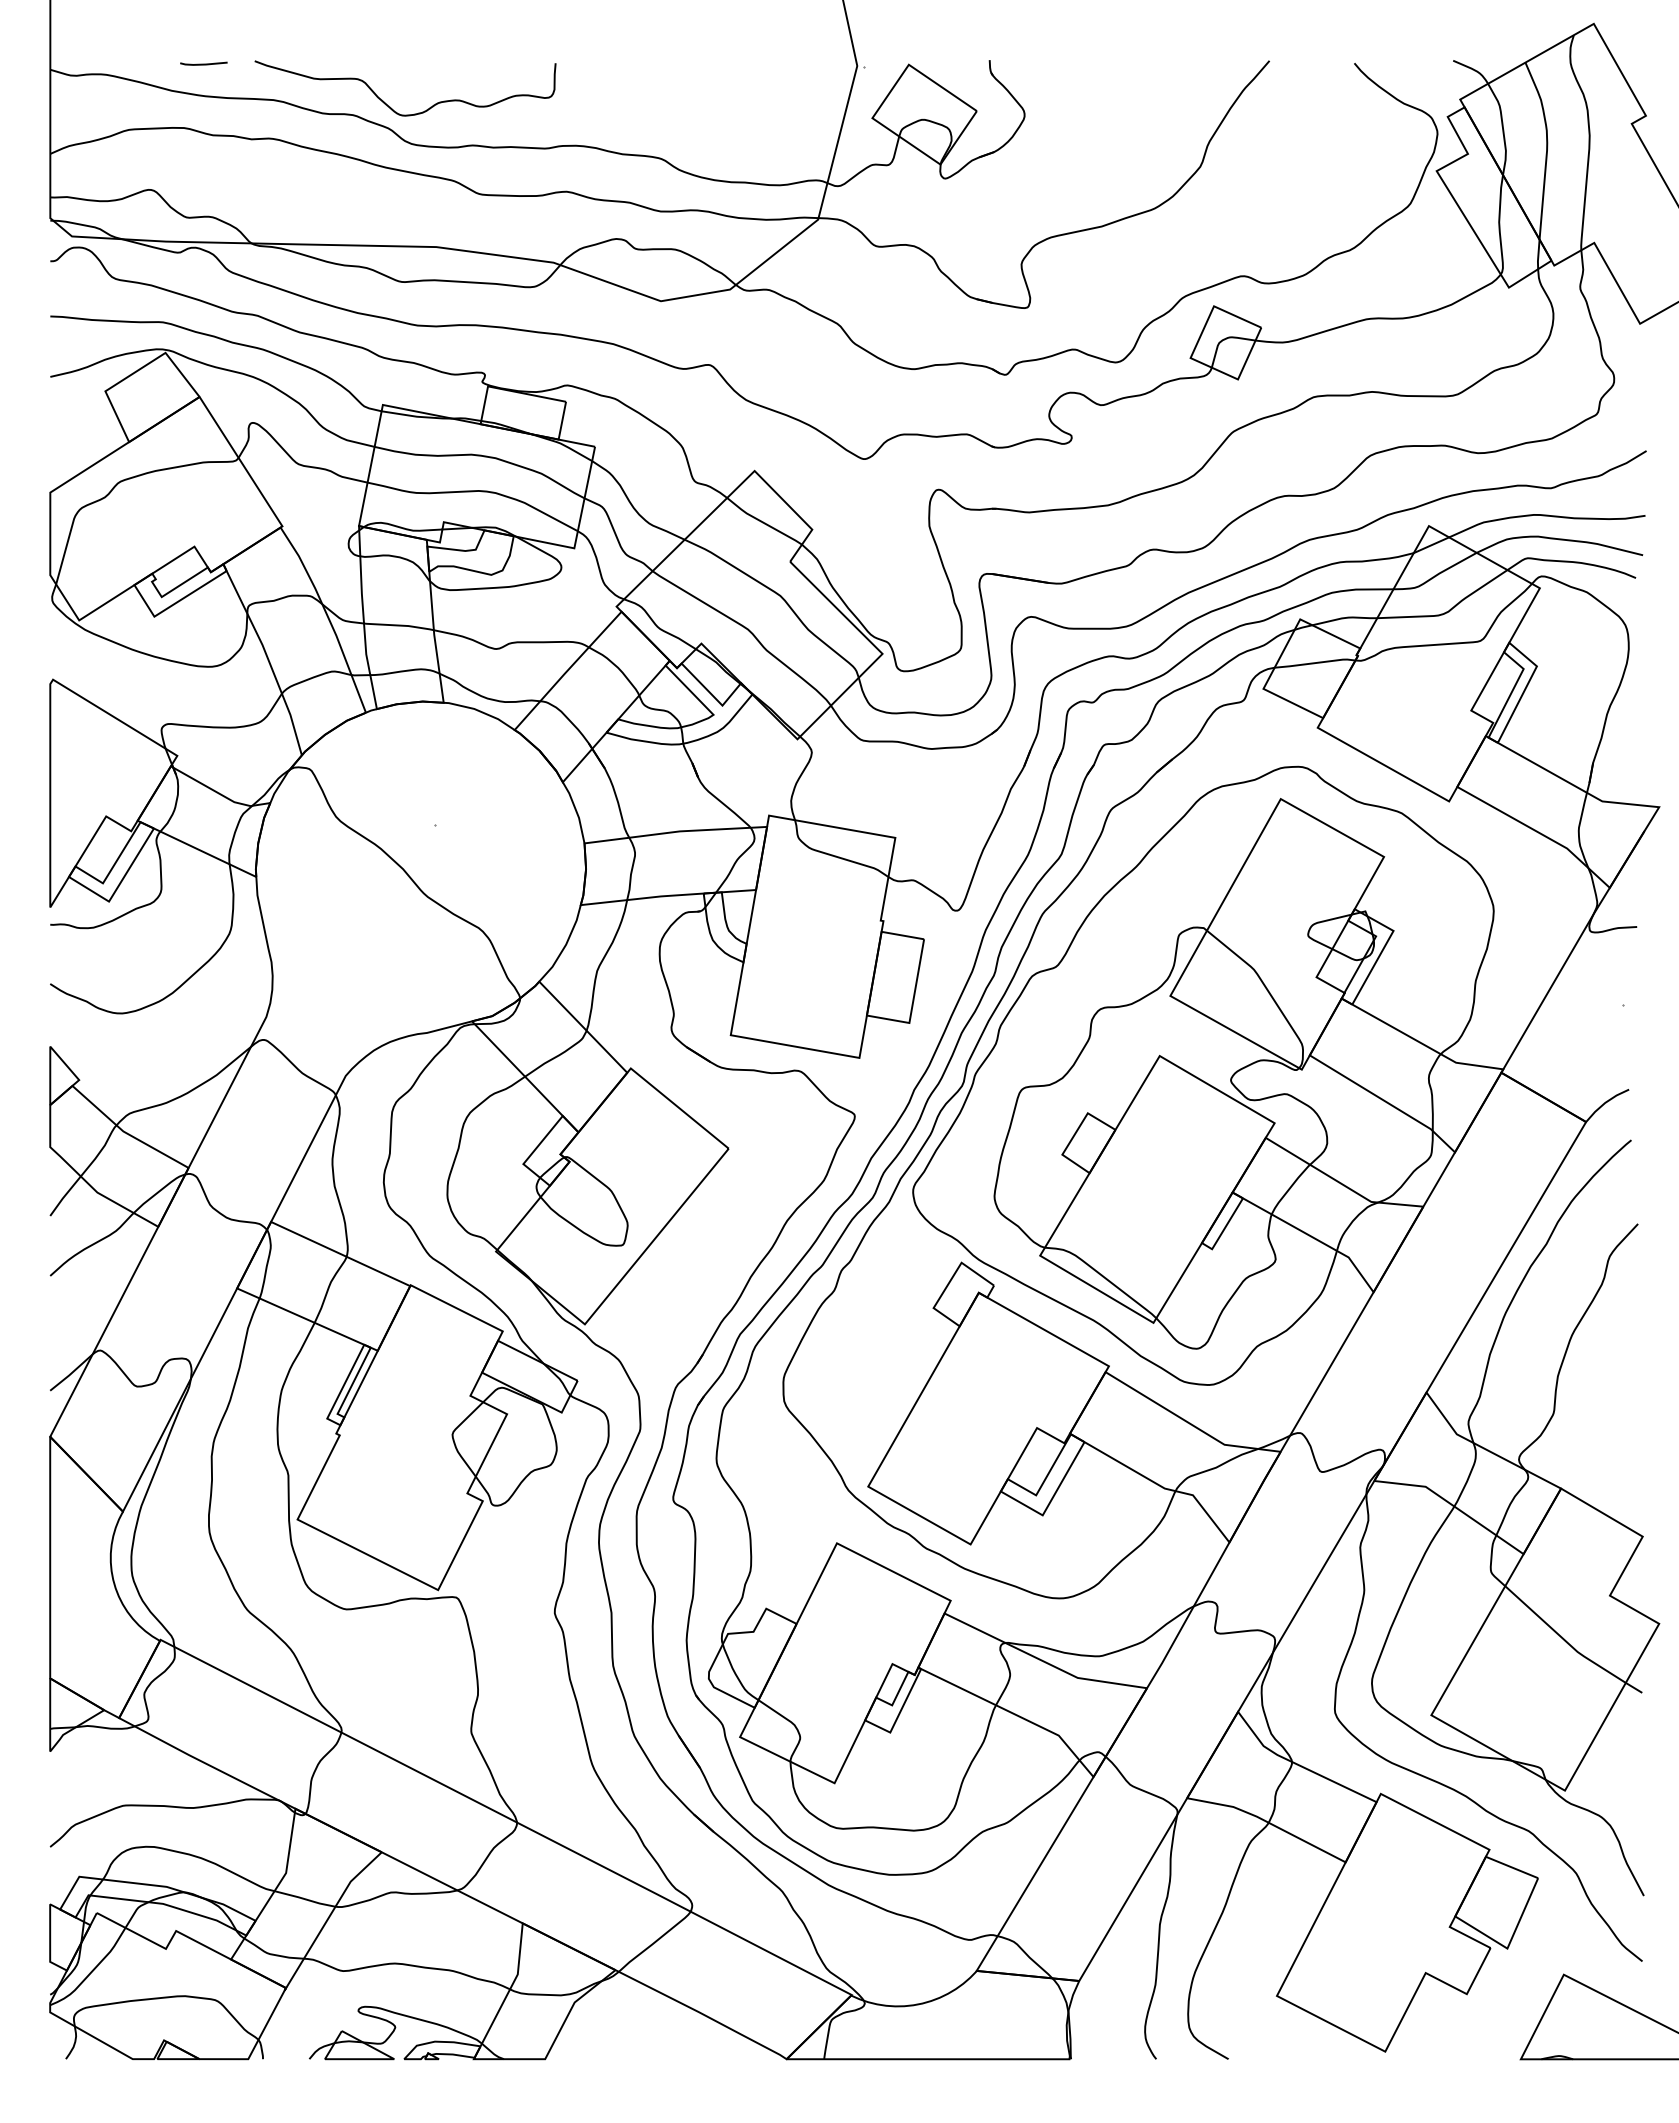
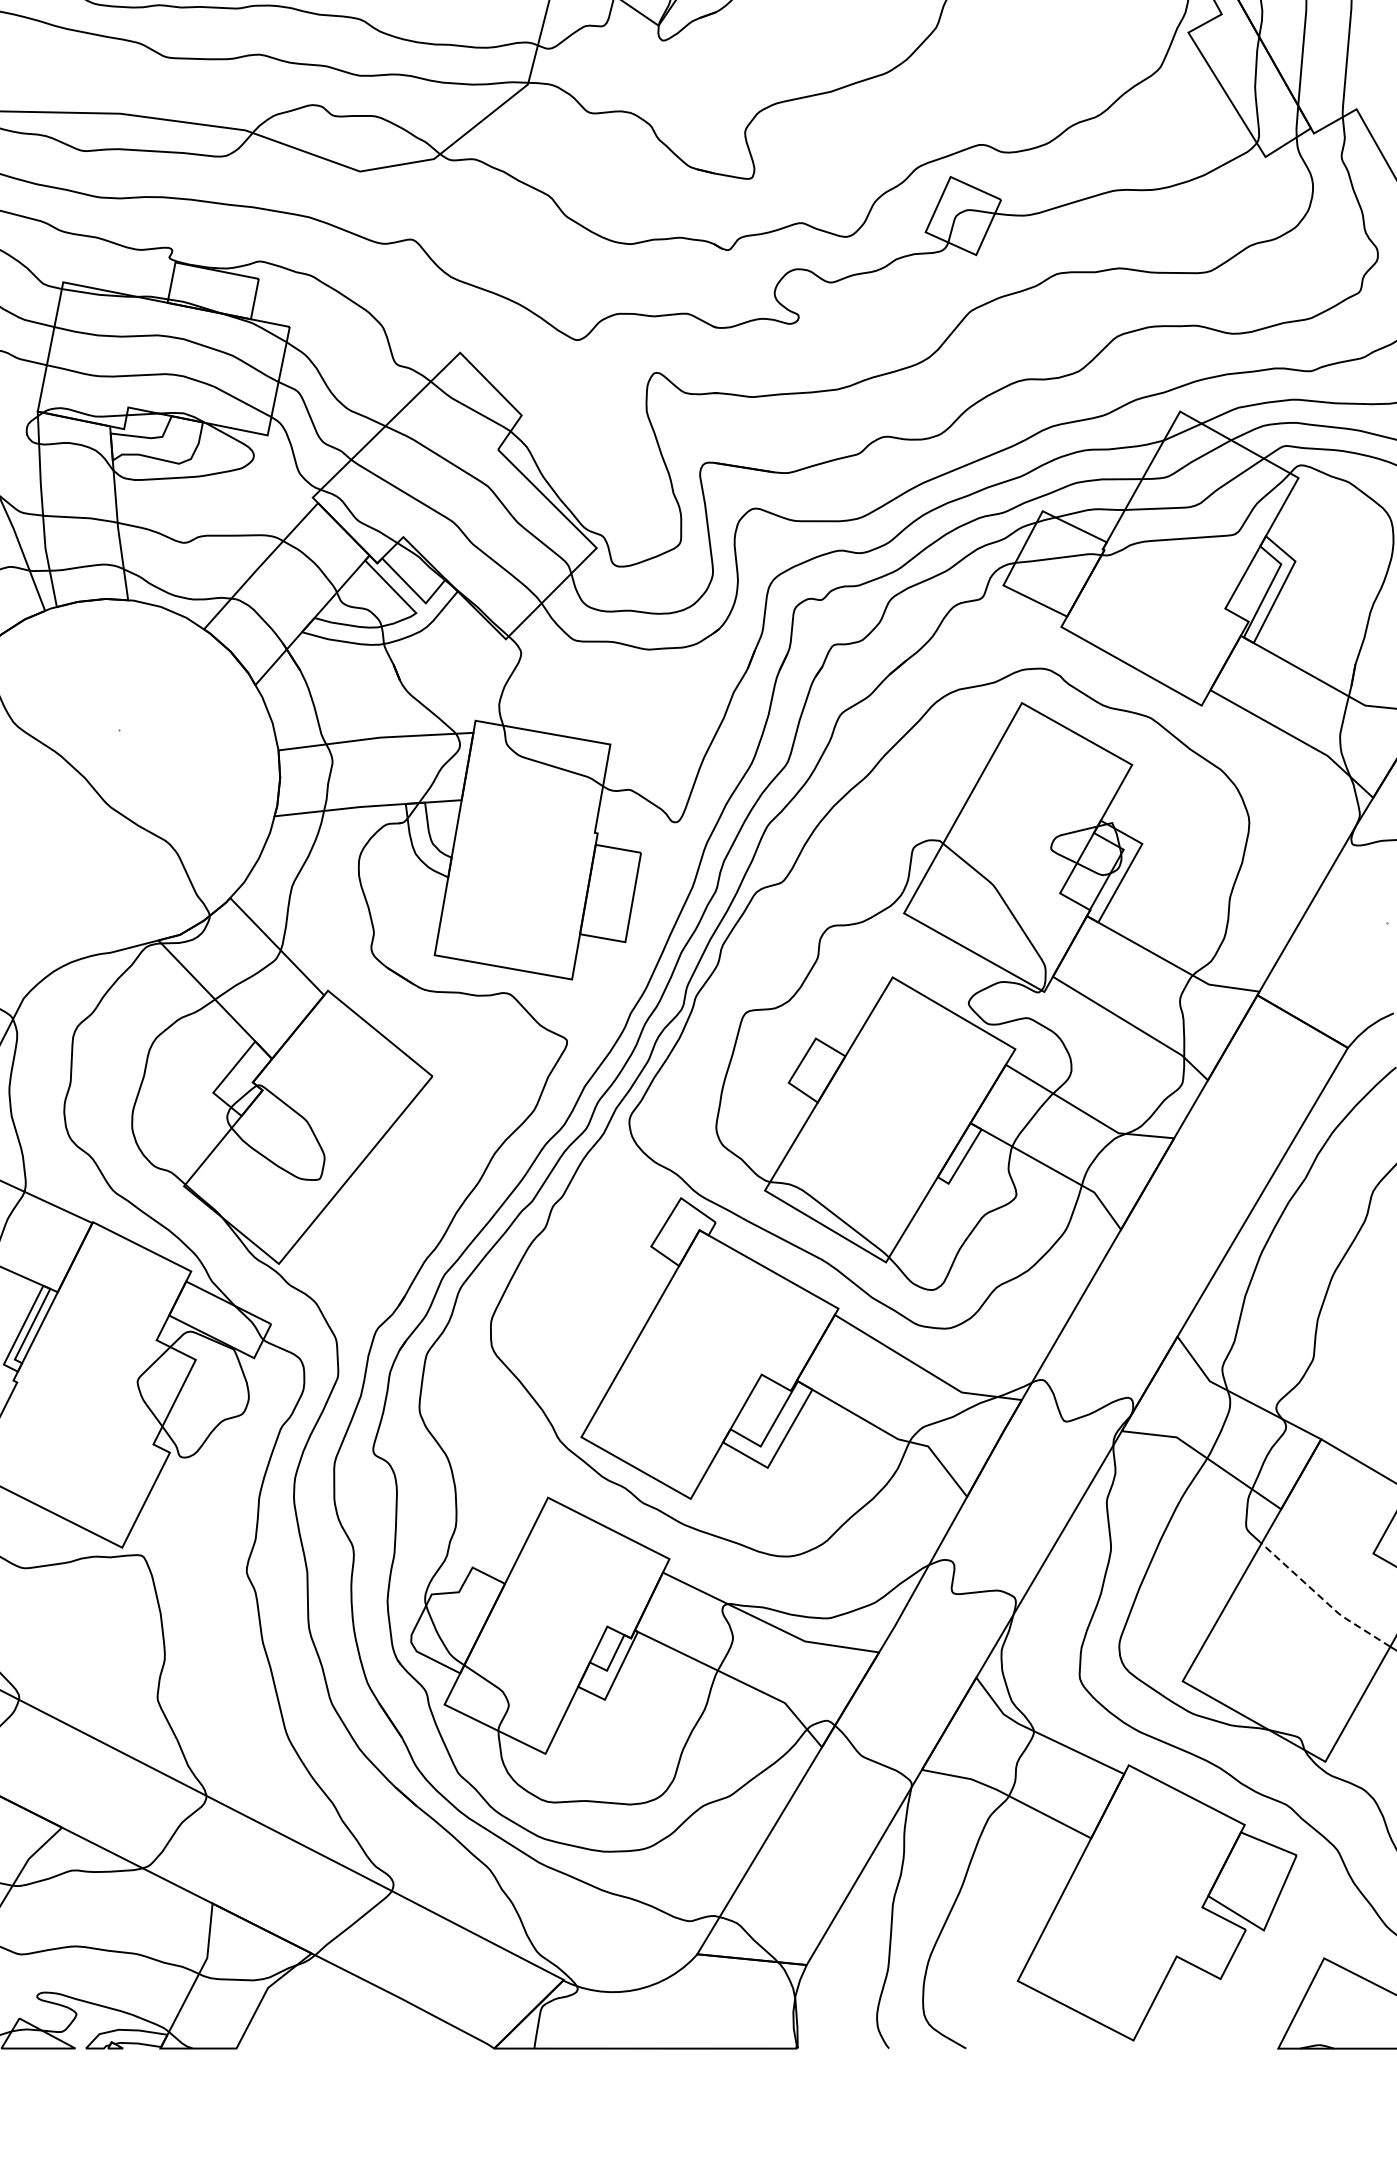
line: (1563, 1639) -> (1323, 1600), solid -> dashed

